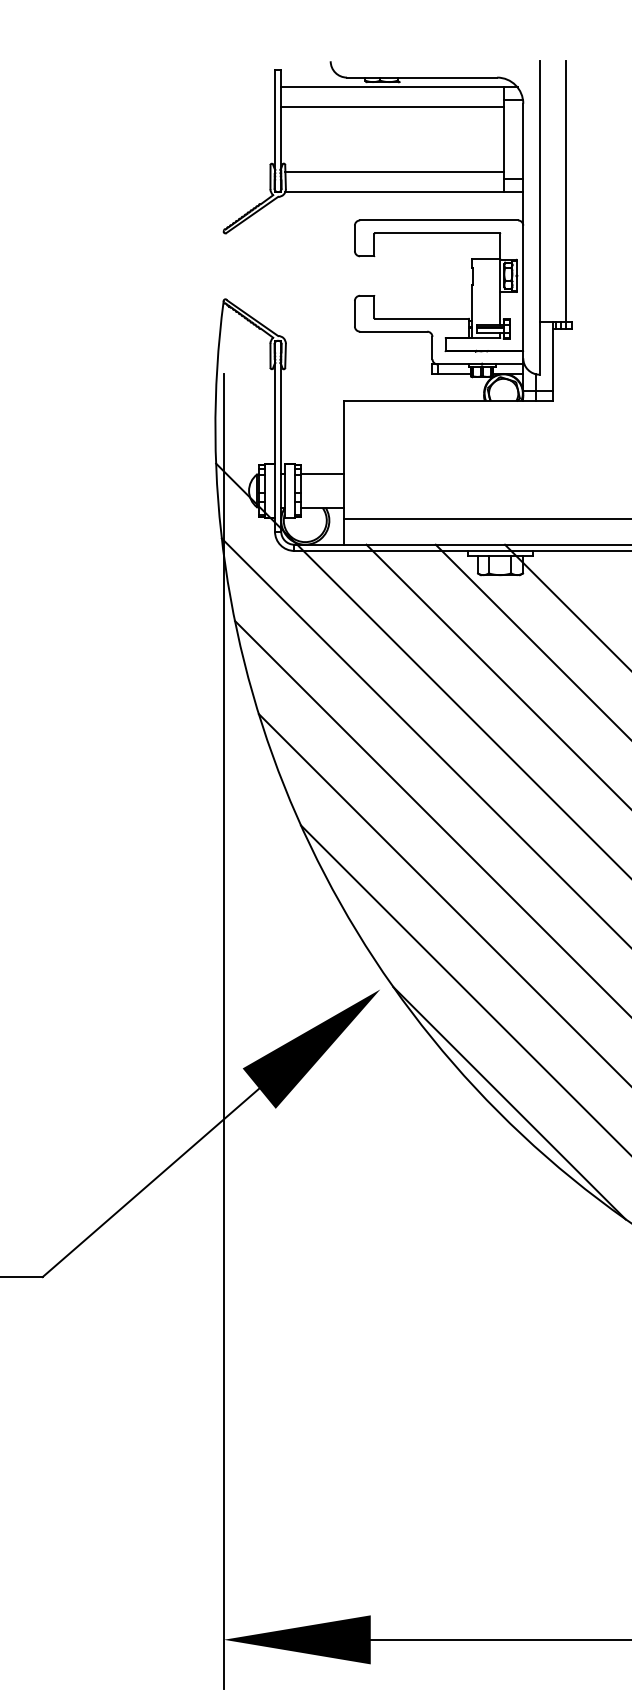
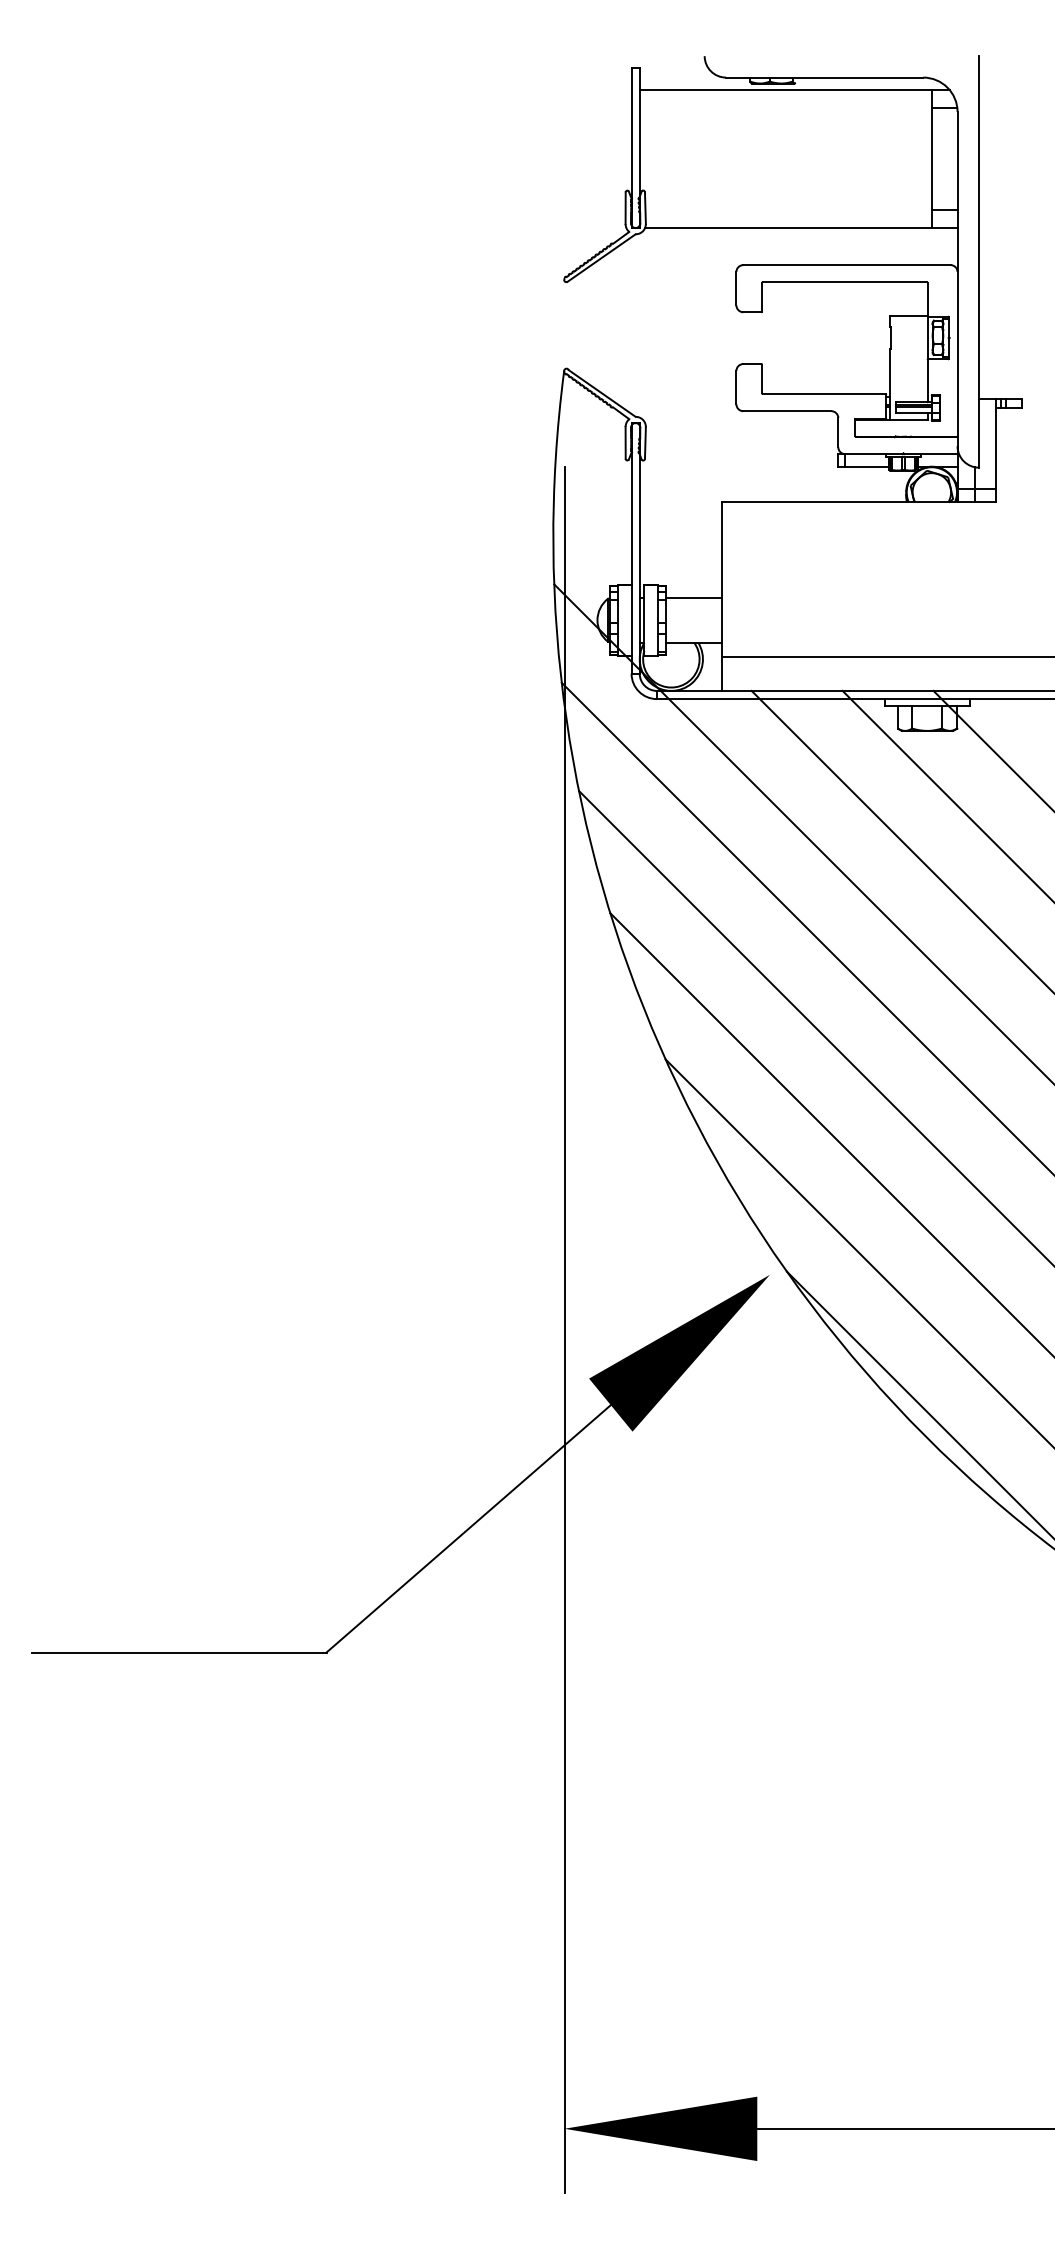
line: (392, 107) -> (785, 116), removed
line: (394, 171) -> (788, 201), removed
line: (565, 194) -> (1013, 231), removed

